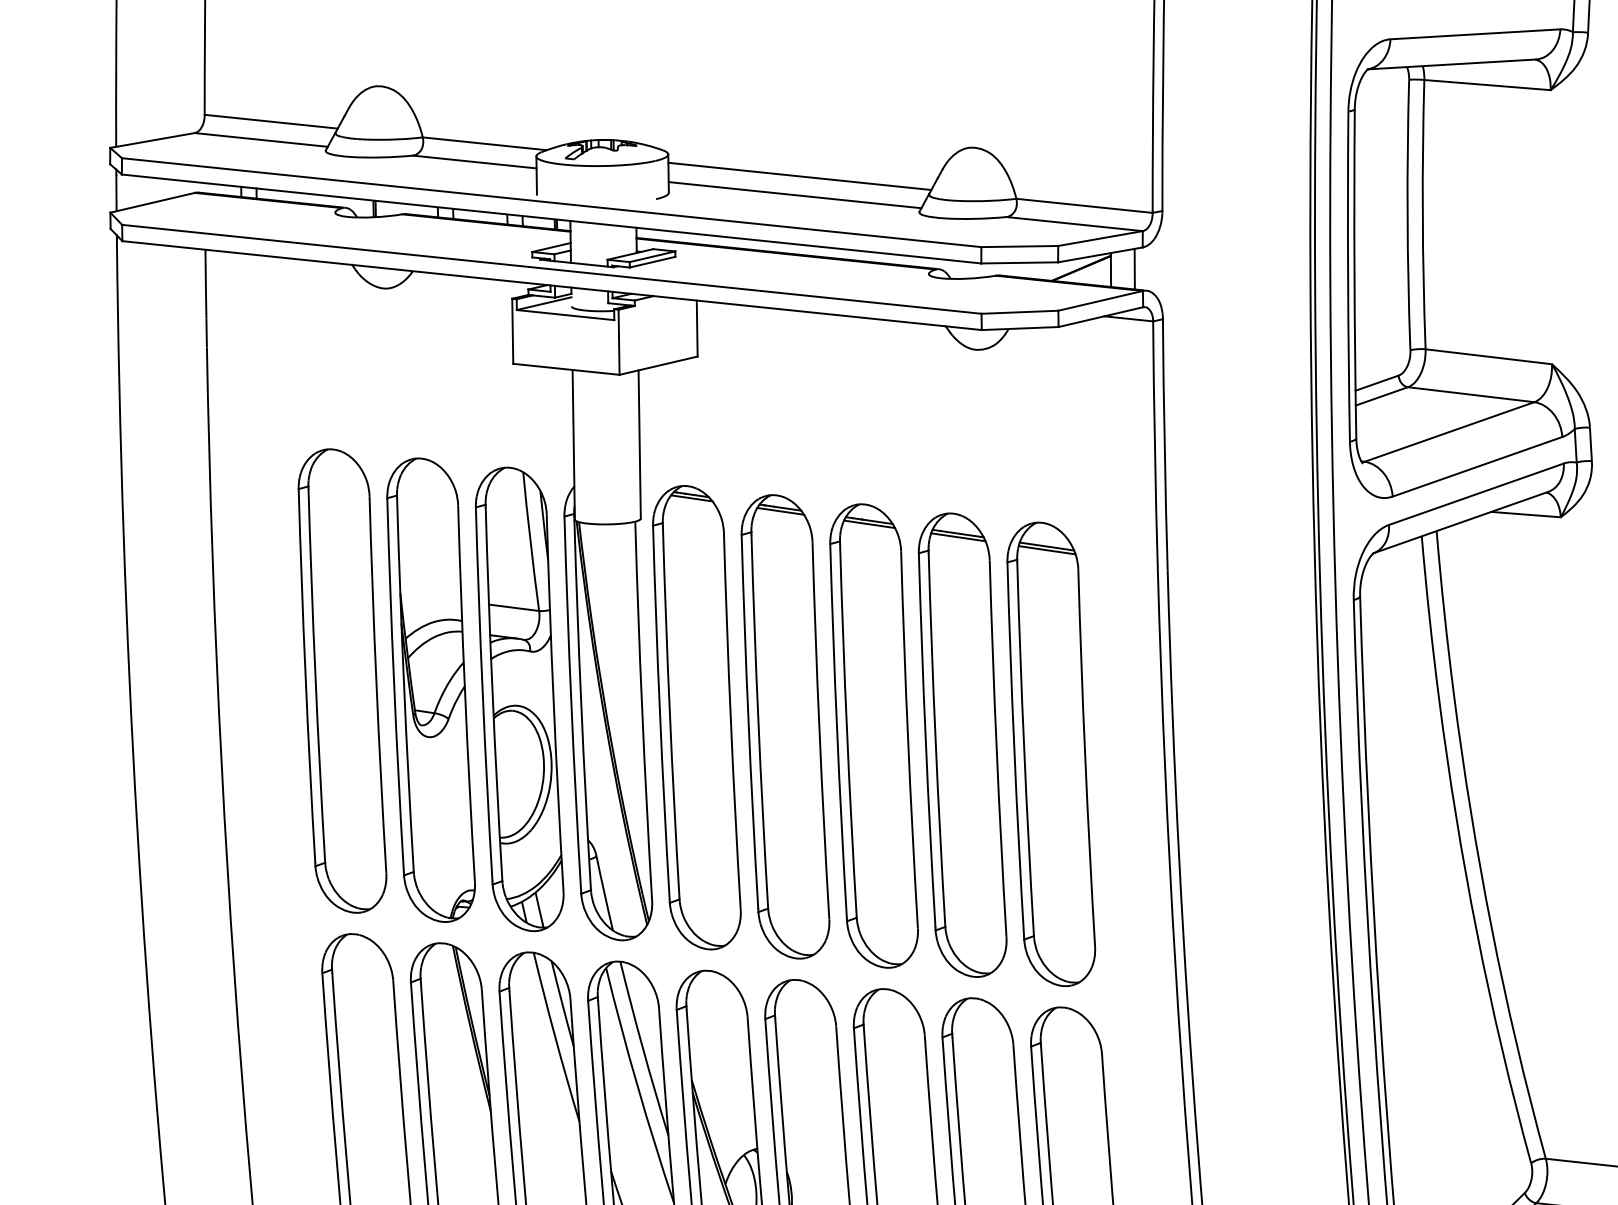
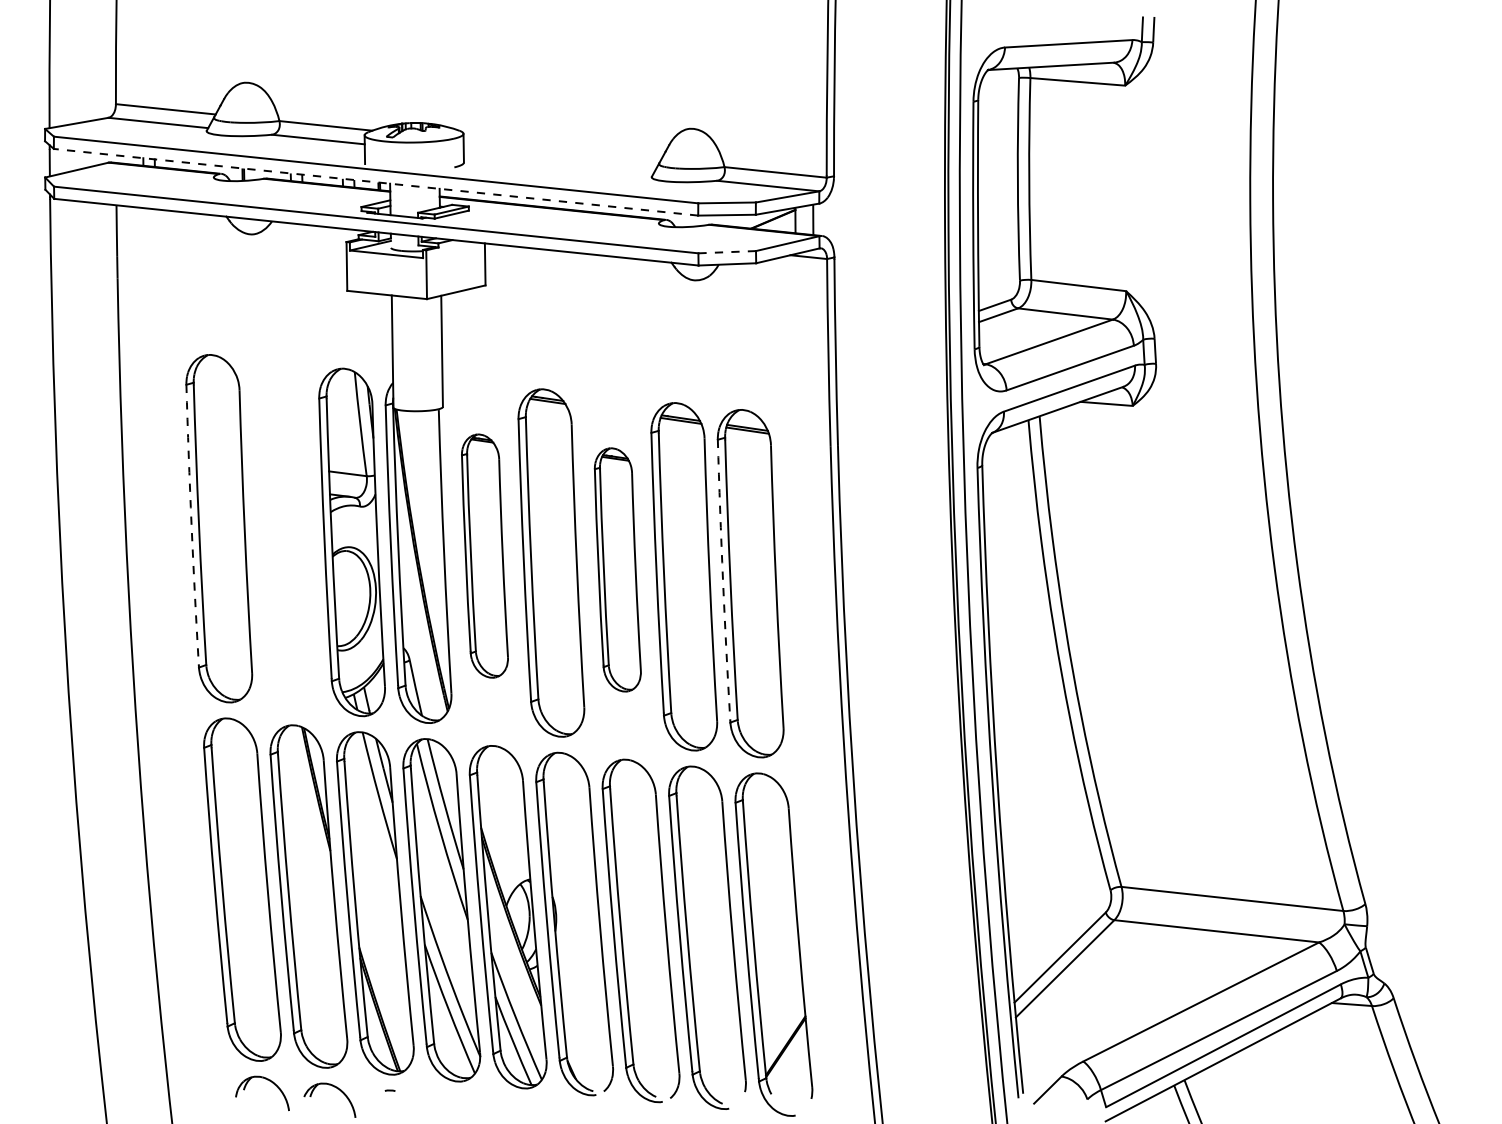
line: (798, 176) -> (561, 150), removed
line: (794, 195) -> (558, 164), removed
line: (552, 219) -> (376, 182), solid -> dashed
line: (1020, 312) -> (727, 252), solid -> dashed
arc: (305, 676) -> (191, 525), solid -> dashed
part: (430, 690) -> (285, 535), removed
part: (696, 716) -> (484, 555), size x0.7
part: (873, 735) -> (617, 569), size x0.7
arc: (1015, 750) -> (723, 580), solid -> dashed

